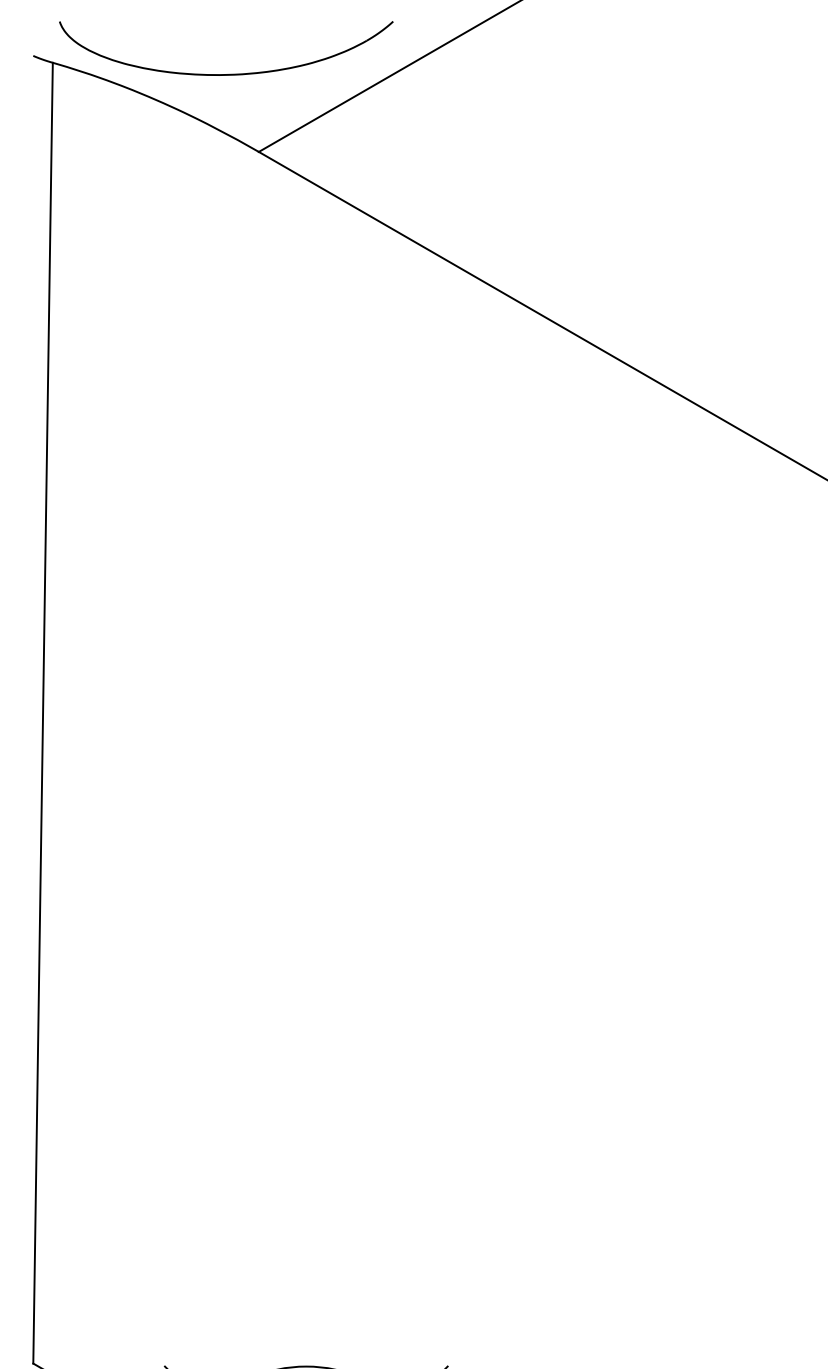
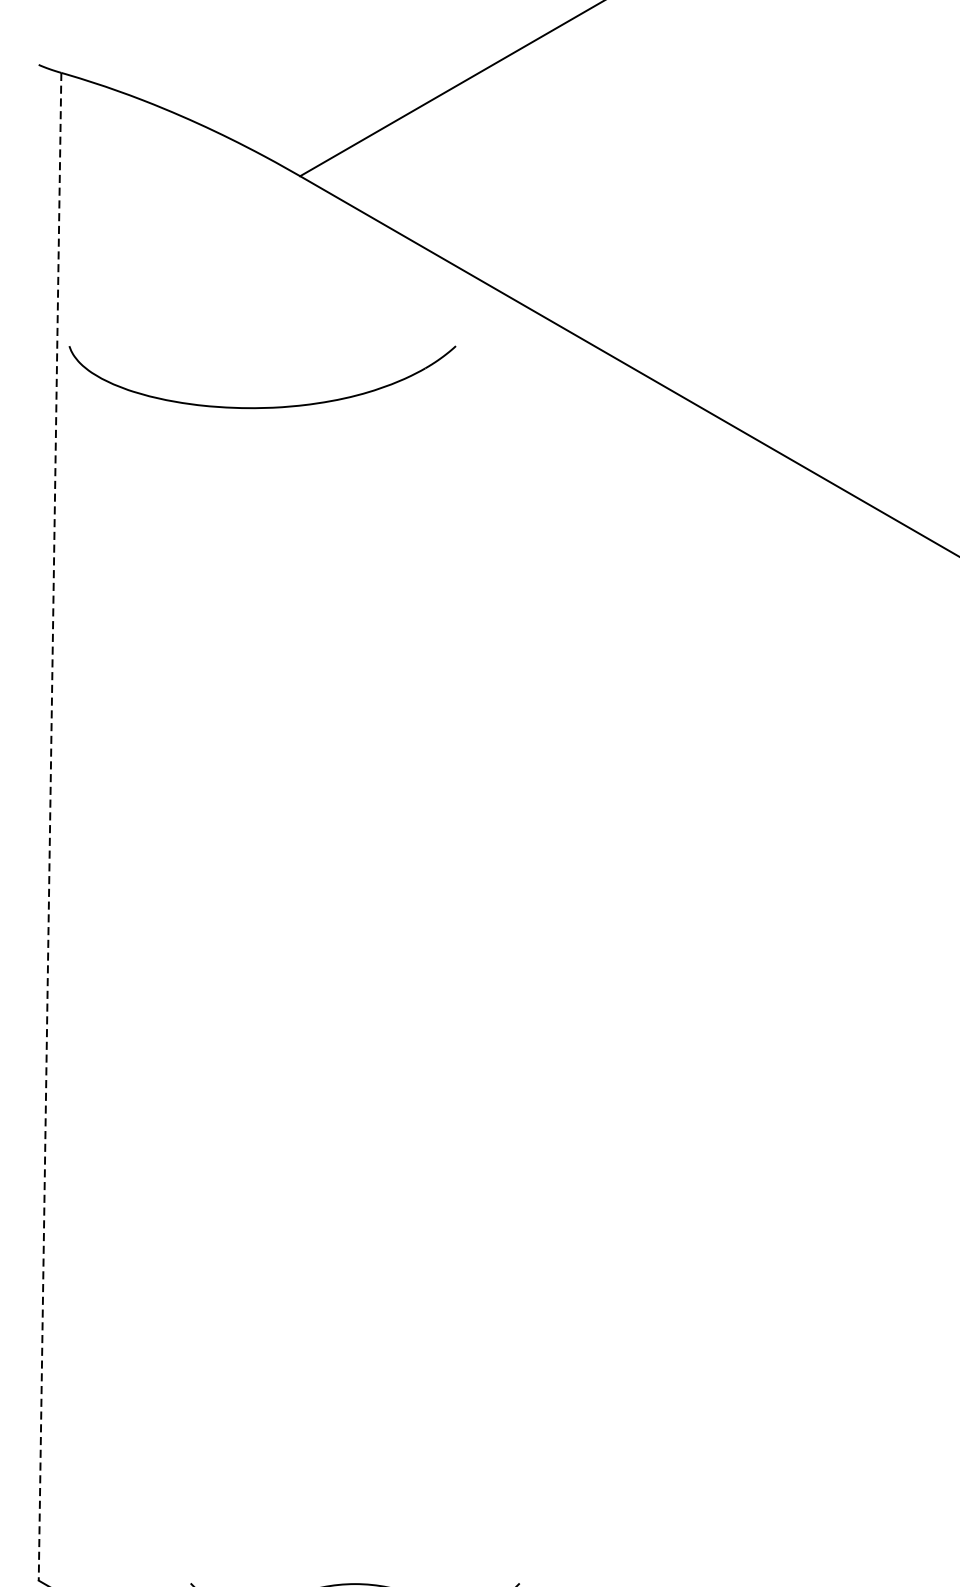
part: (230, 73) -> (267, 406), moved
line: (43, 713) -> (50, 827), solid -> dashed

